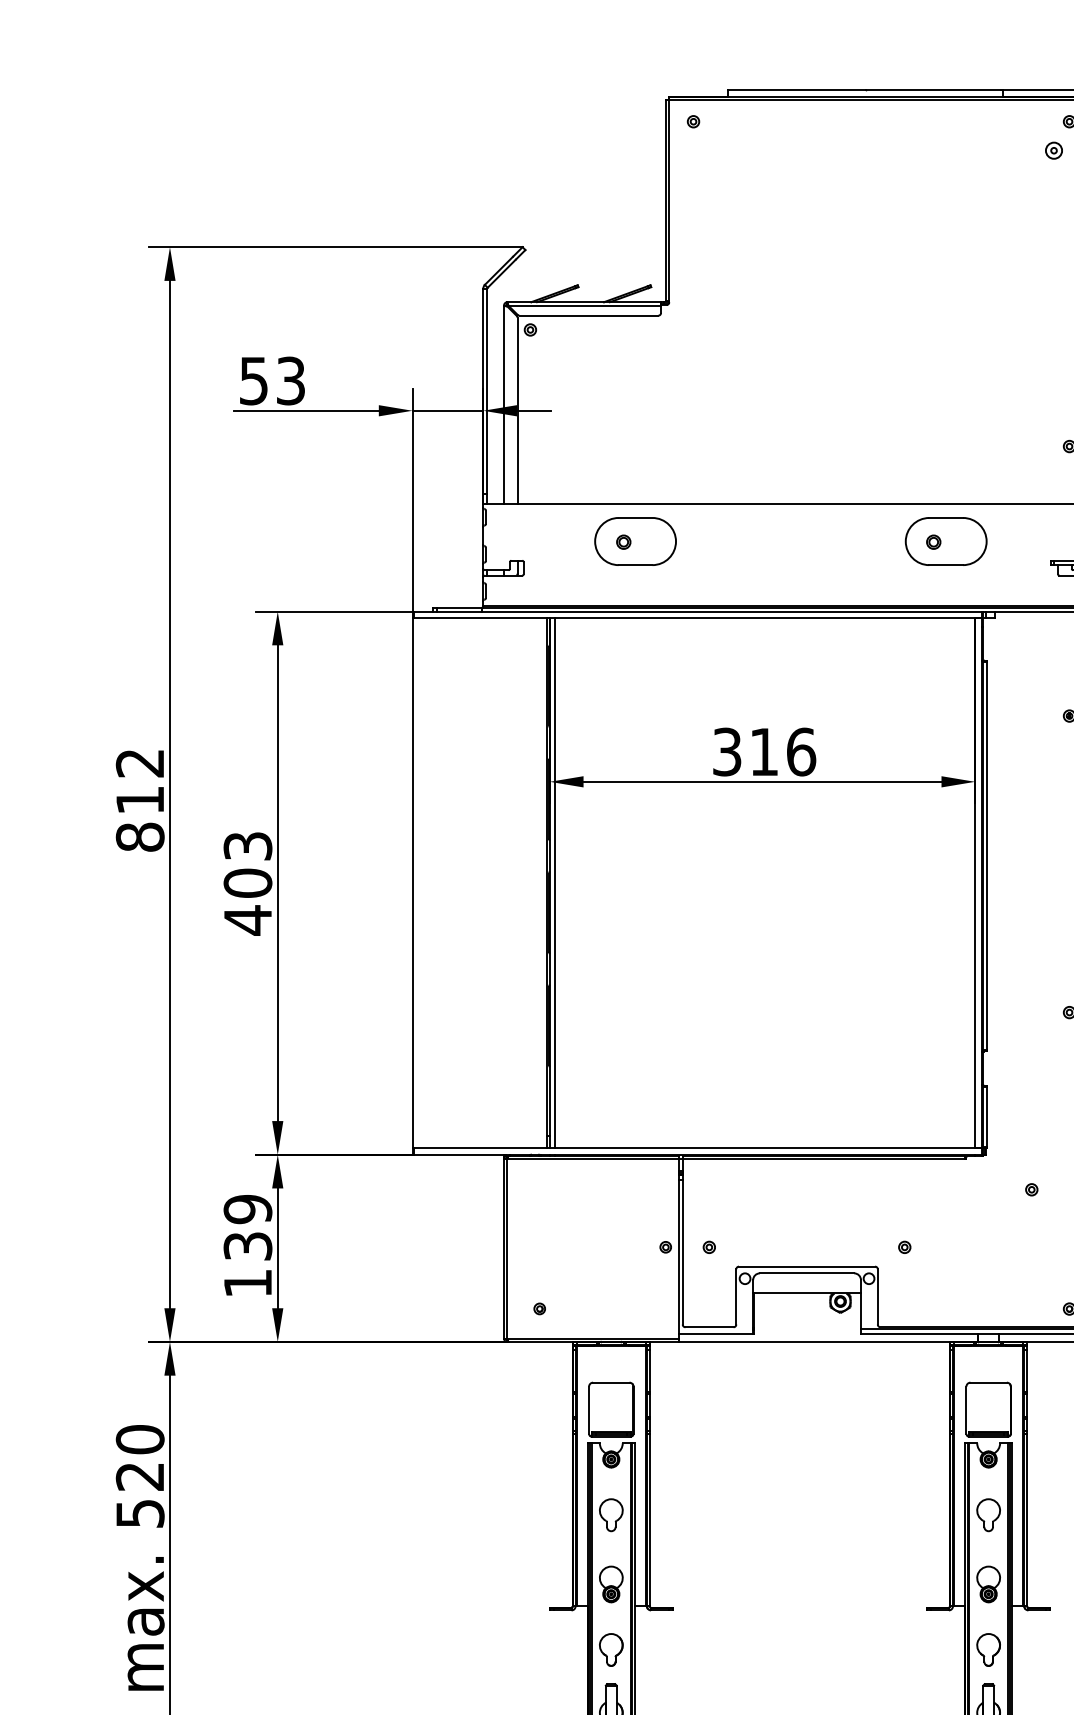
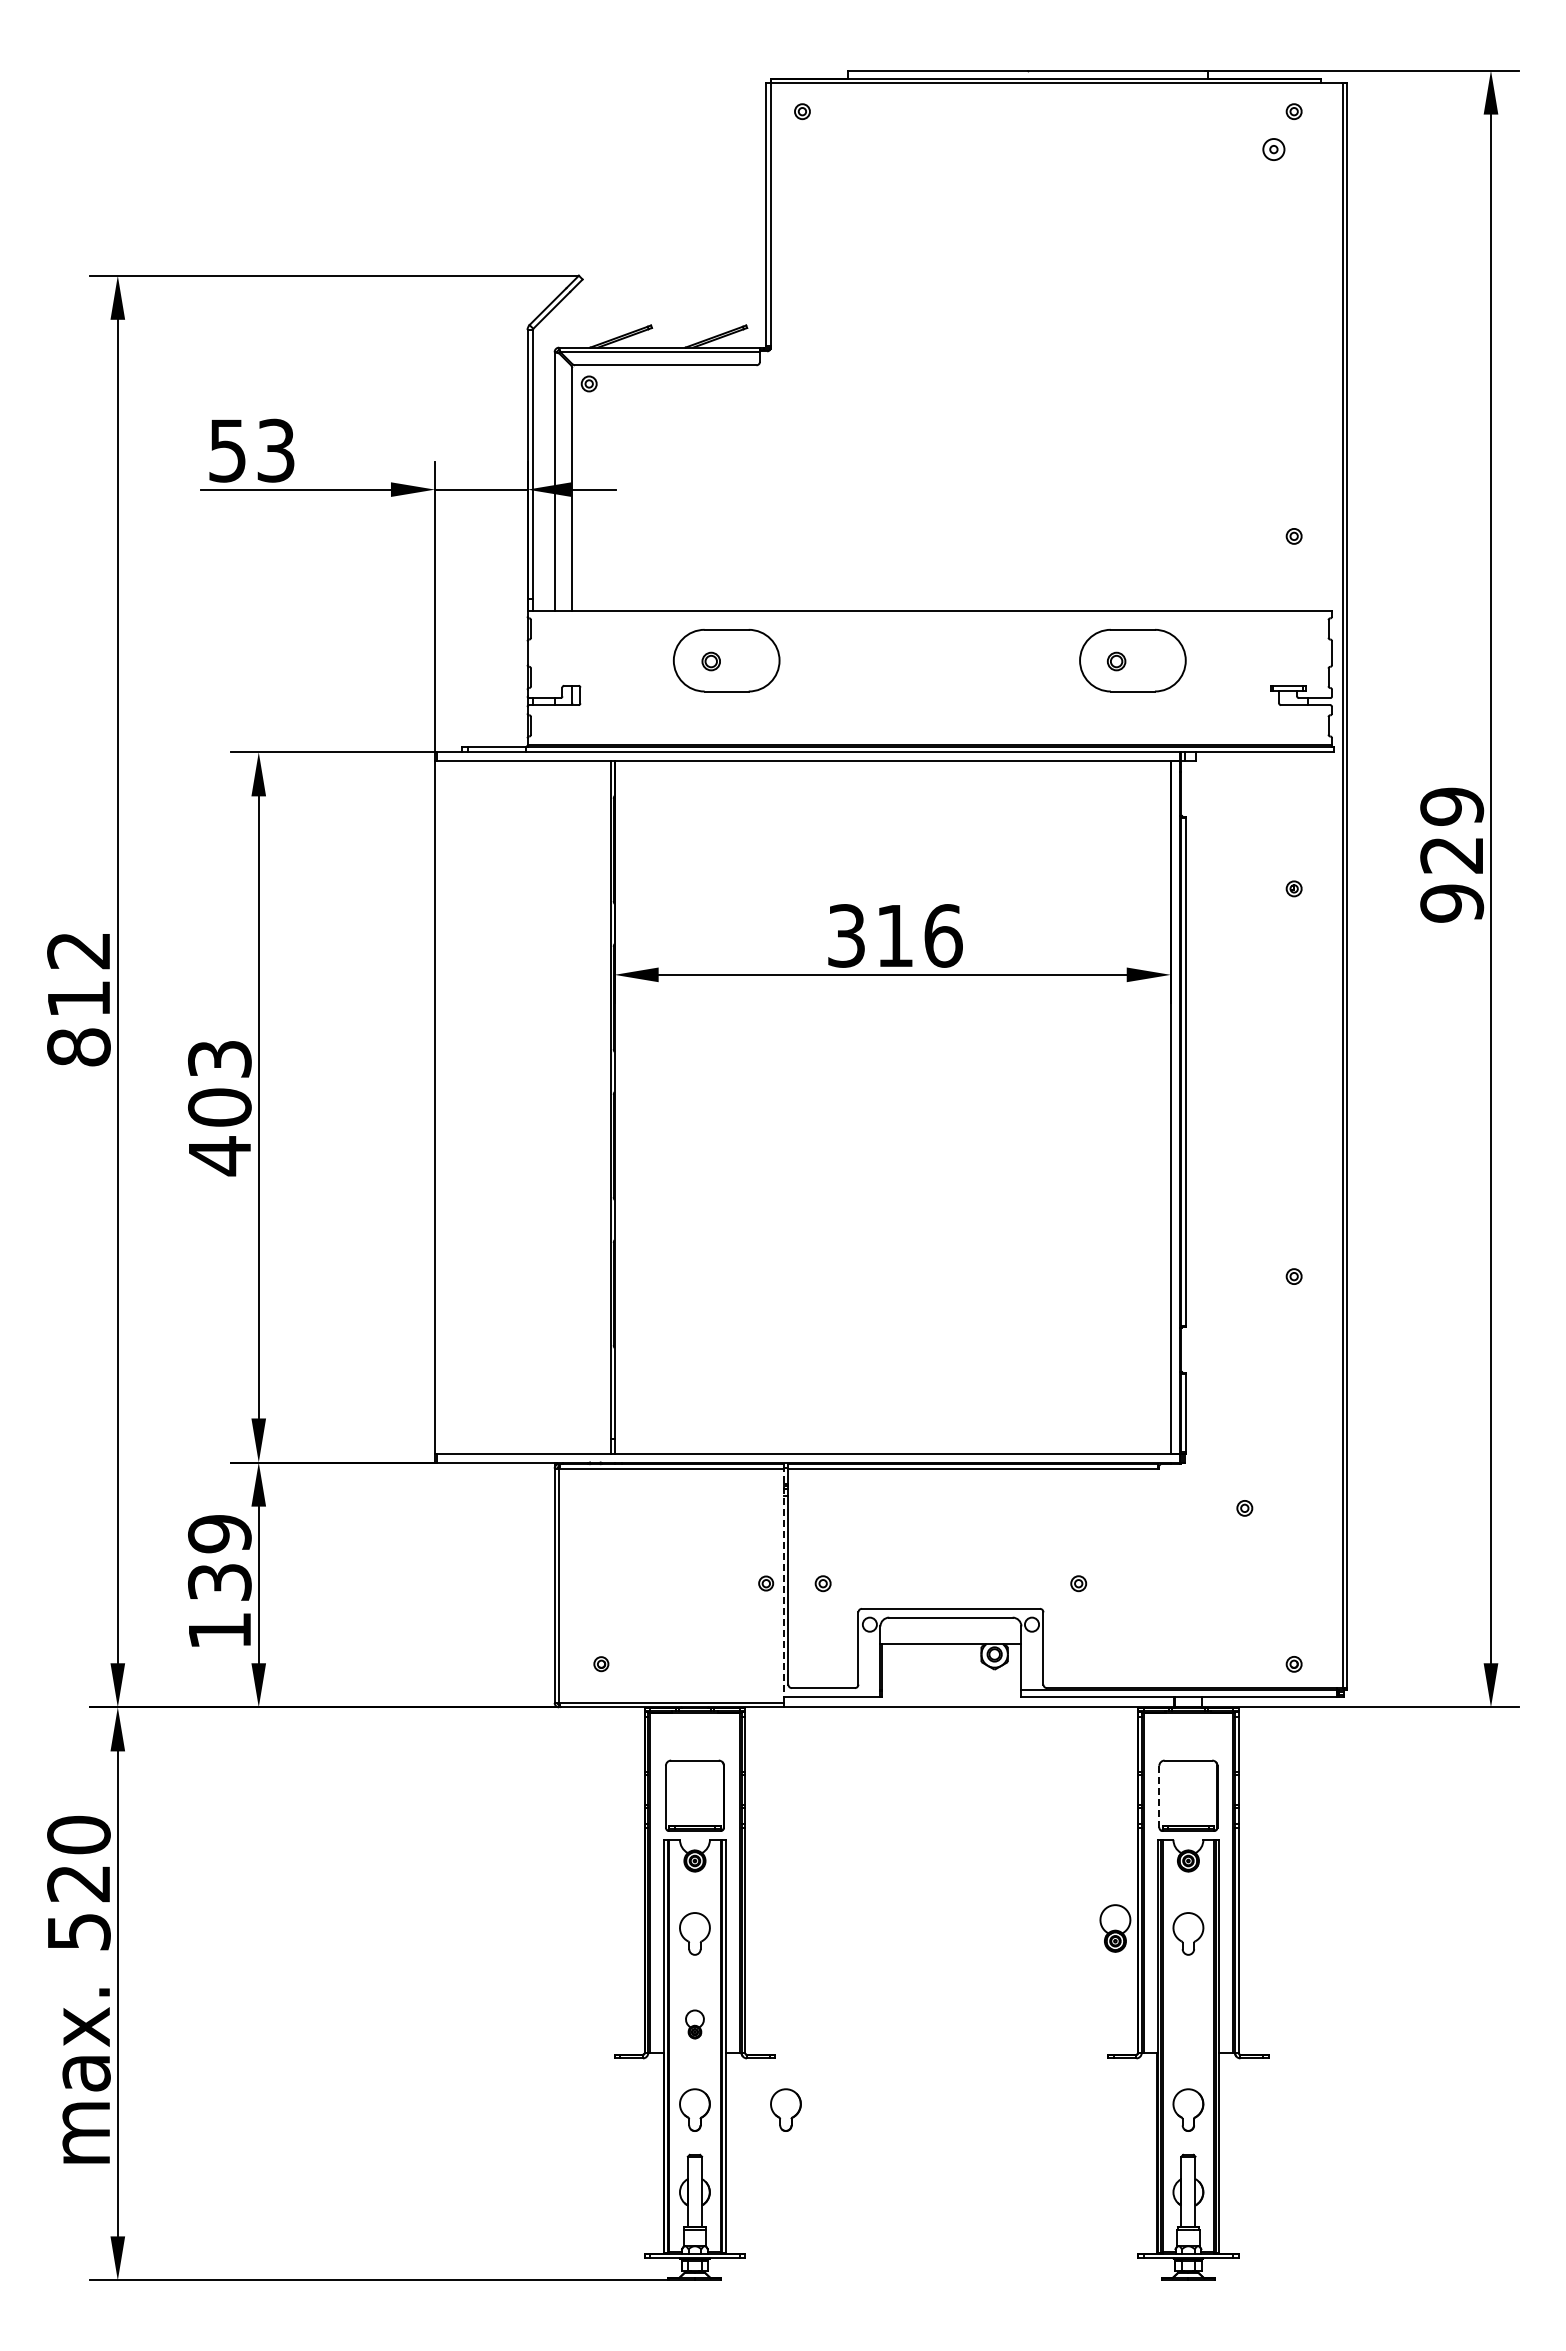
line: (555, 883) -> (621, 1107), removed
line: (679, 1248) -> (783, 1585), solid -> dashed
line: (966, 1410) -> (1159, 1796), solid -> dashed
part: (610, 1584) -> (694, 2024), size x0.6
part: (988, 1584) -> (1115, 1928), moved
part: (680, 1649) -> (785, 2109), added

